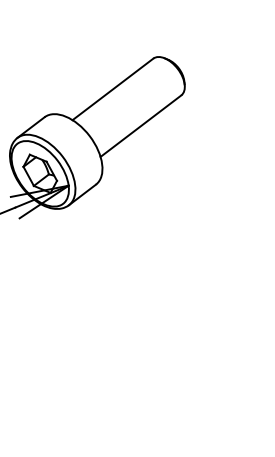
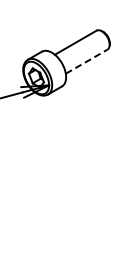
line: (142, 125) -> (87, 61), solid -> dashed

